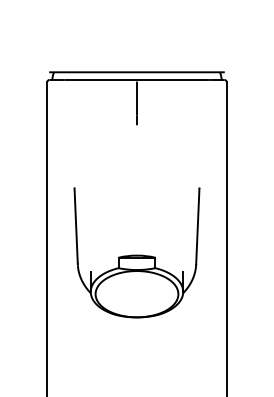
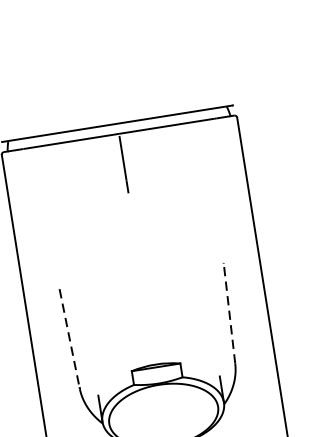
line: (76, 226) -> (70, 338), solid -> dashed
line: (197, 226) -> (229, 313), solid -> dashed

